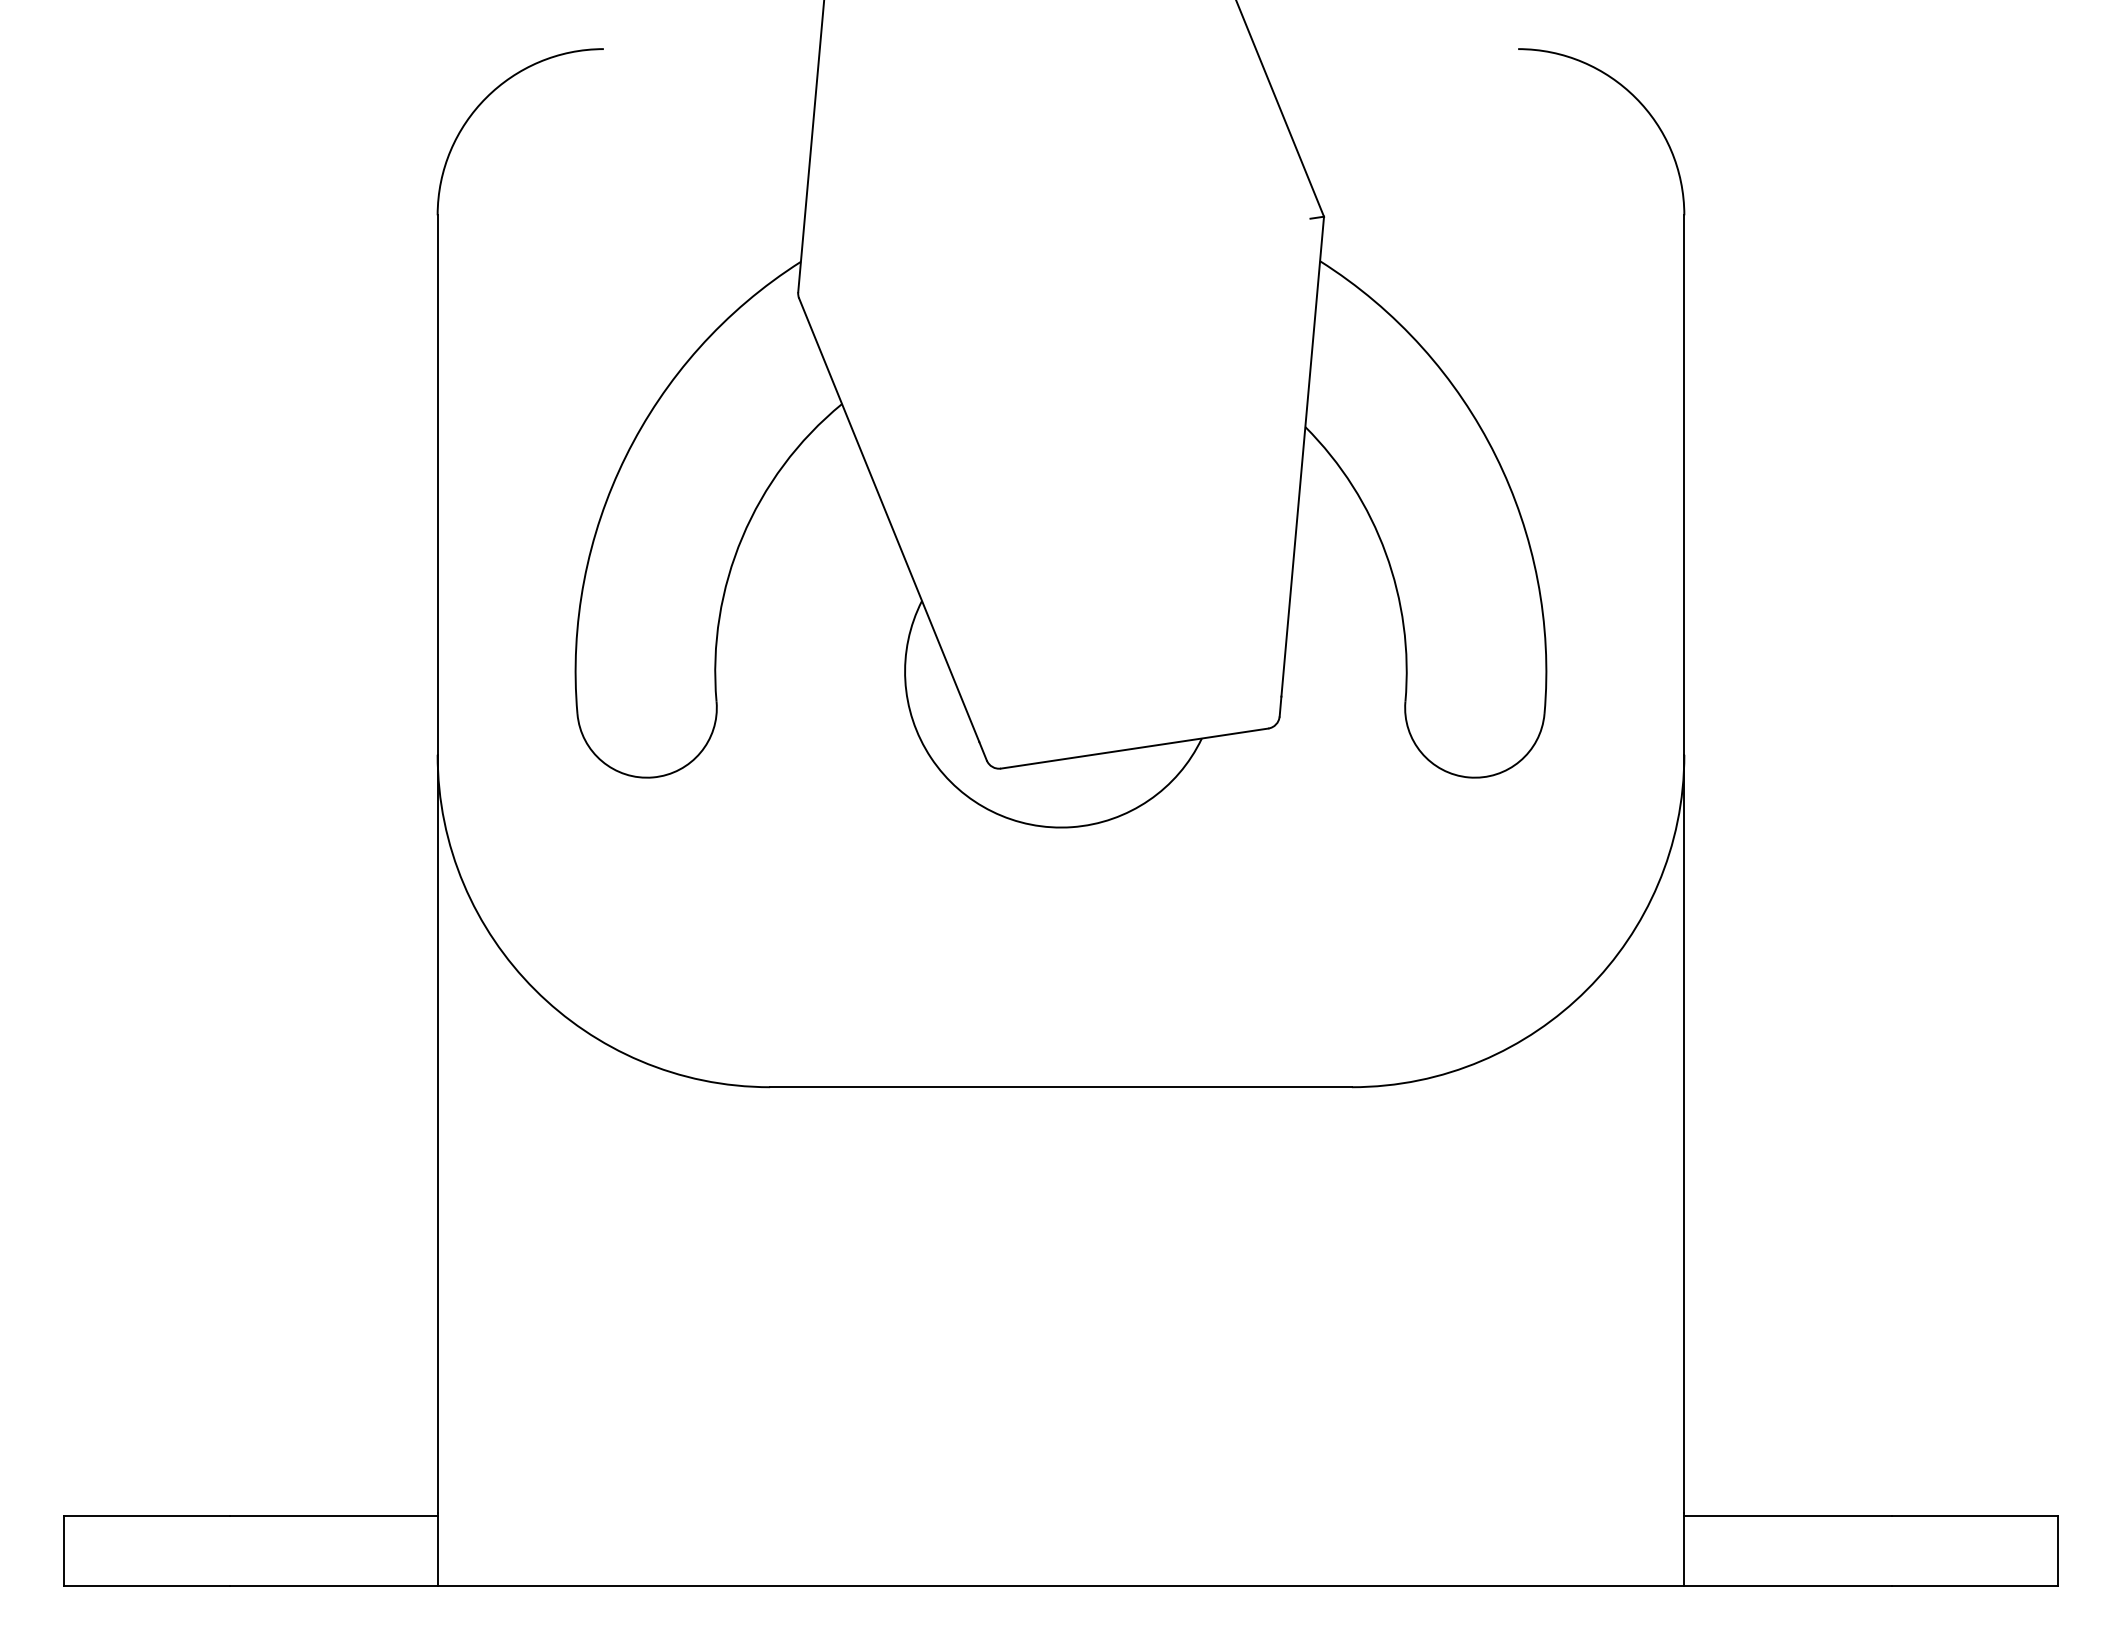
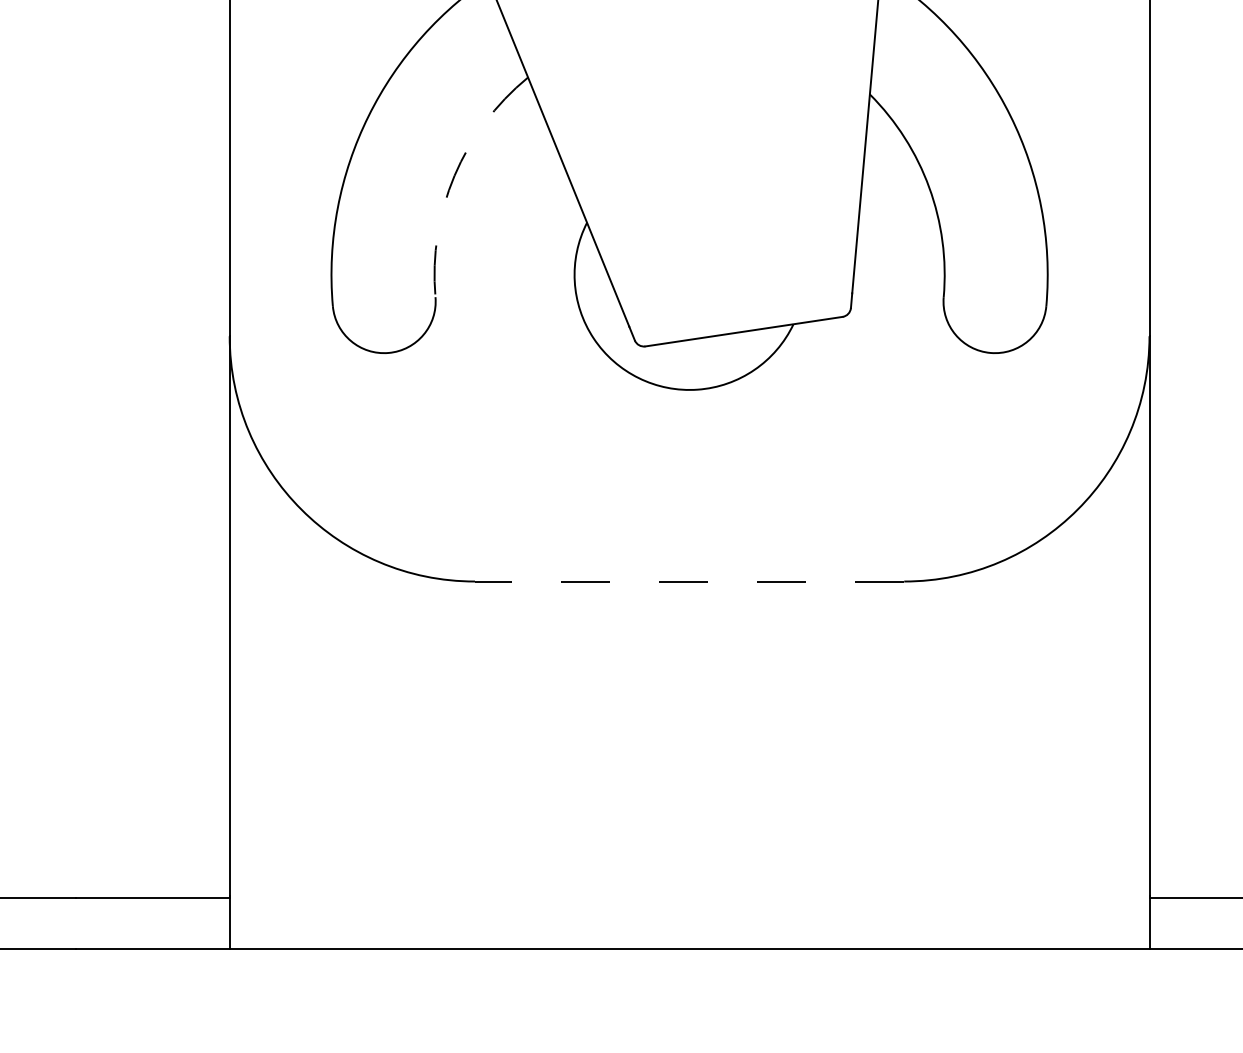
arc: (742, 537) -> (454, 175), solid -> dashed
line: (1061, 1087) -> (689, 581), solid -> dashed

